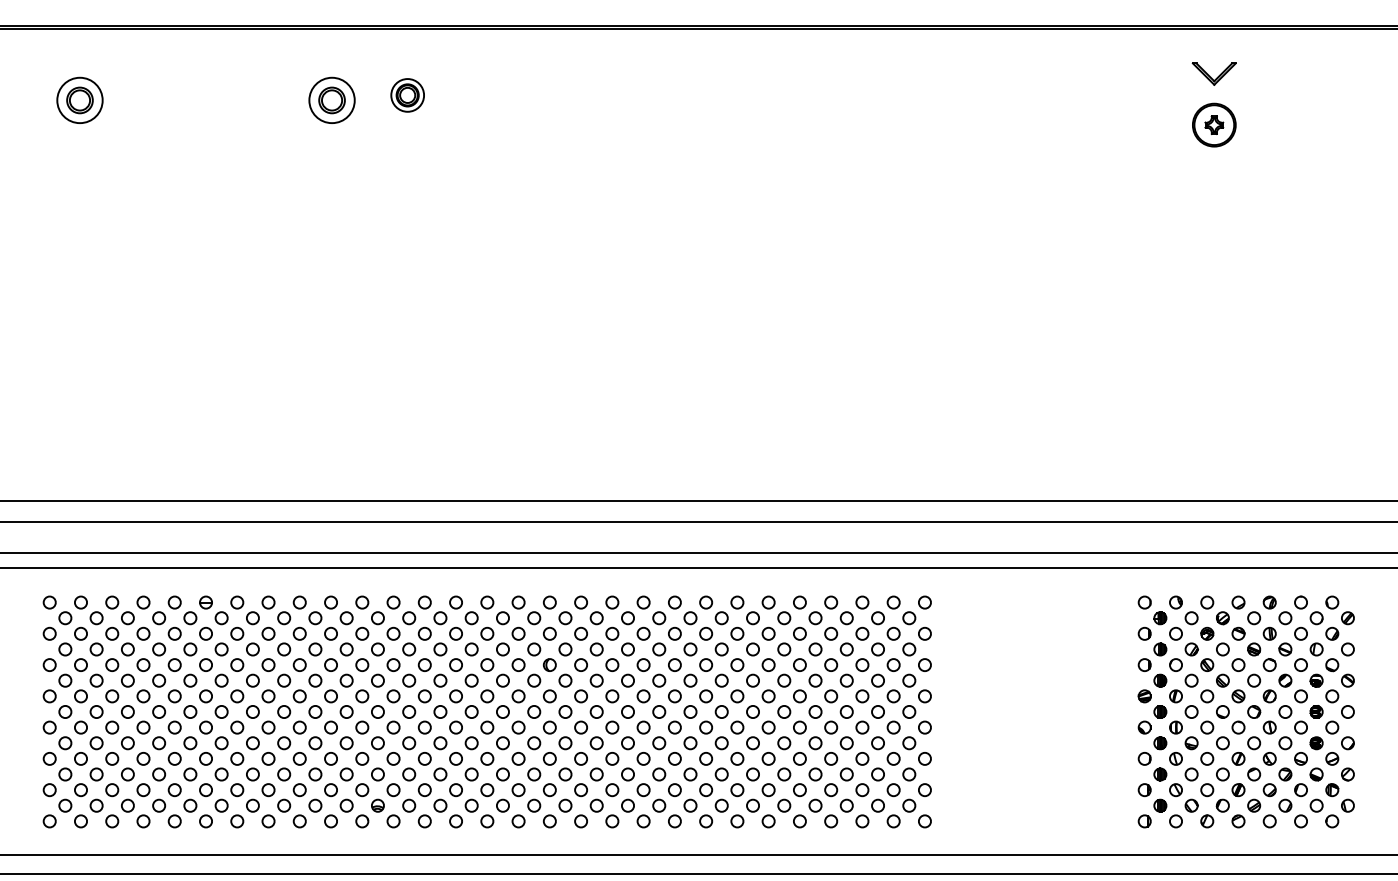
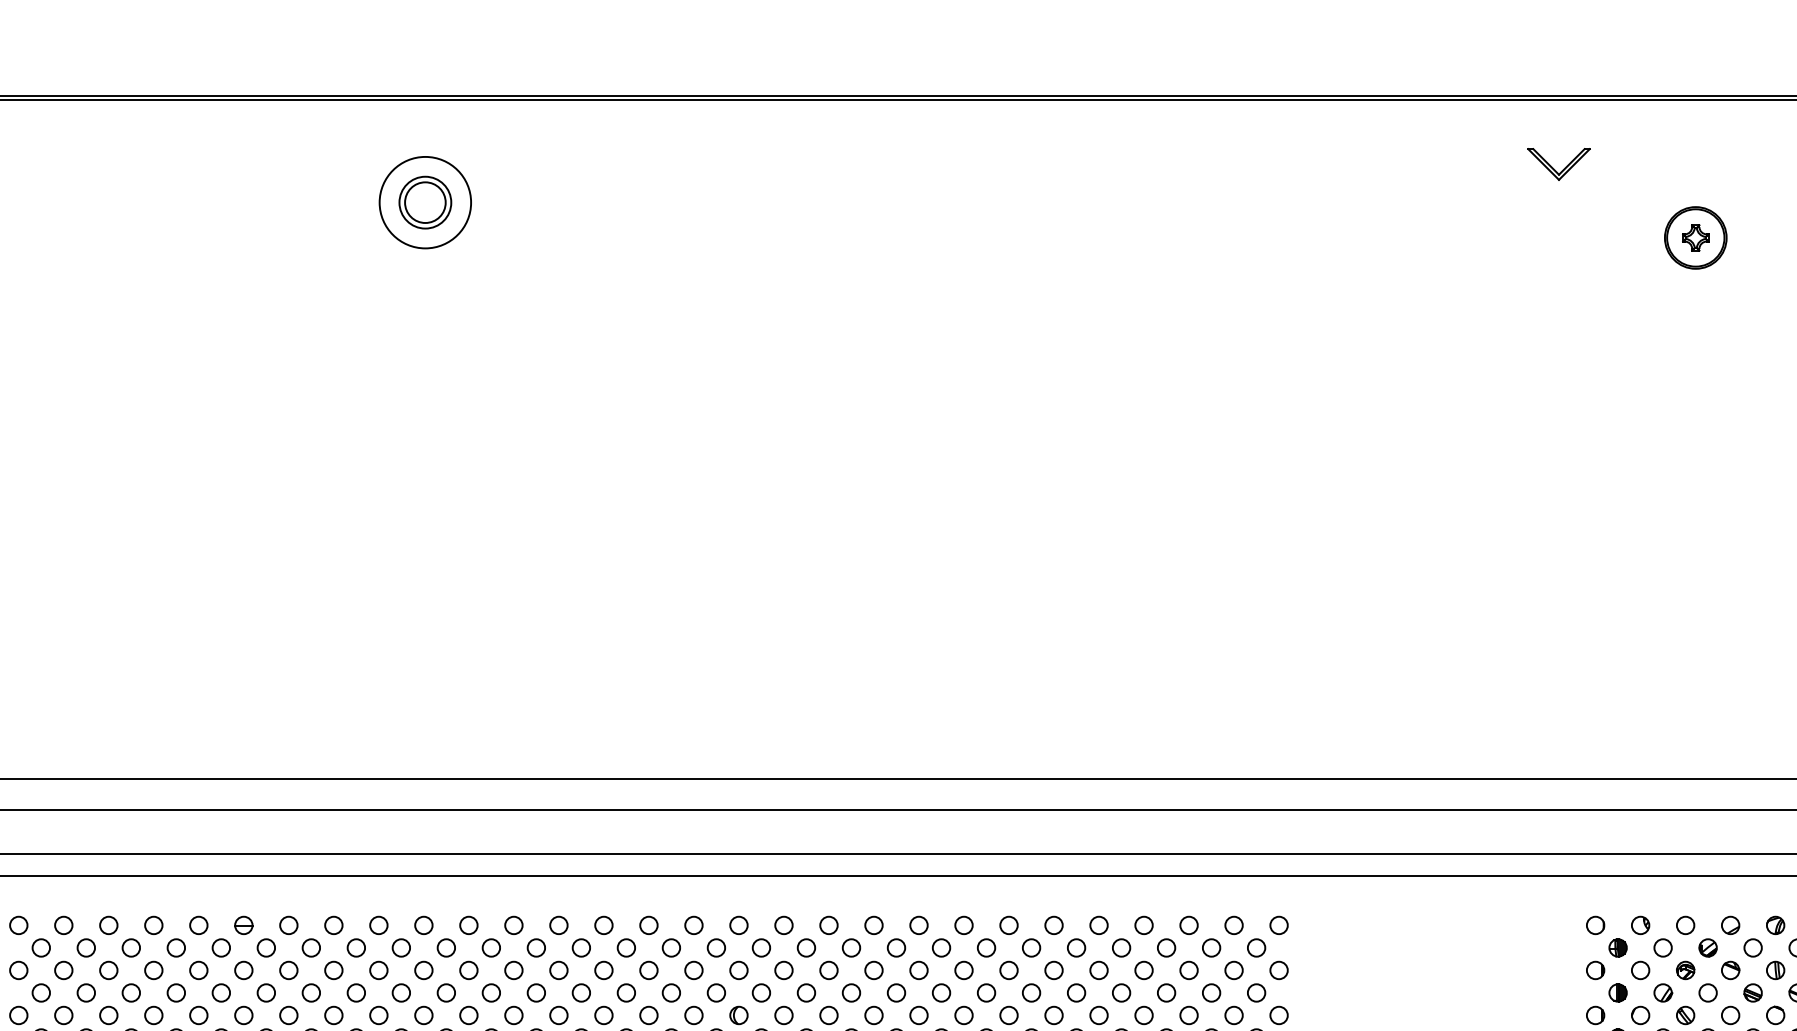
part: (1213, 73) -> (1557, 163), moved
part: (407, 95) -> (533, 195), removed
part: (79, 99) -> (61, 201), removed
part: (331, 99) -> (424, 201), size x1.4

